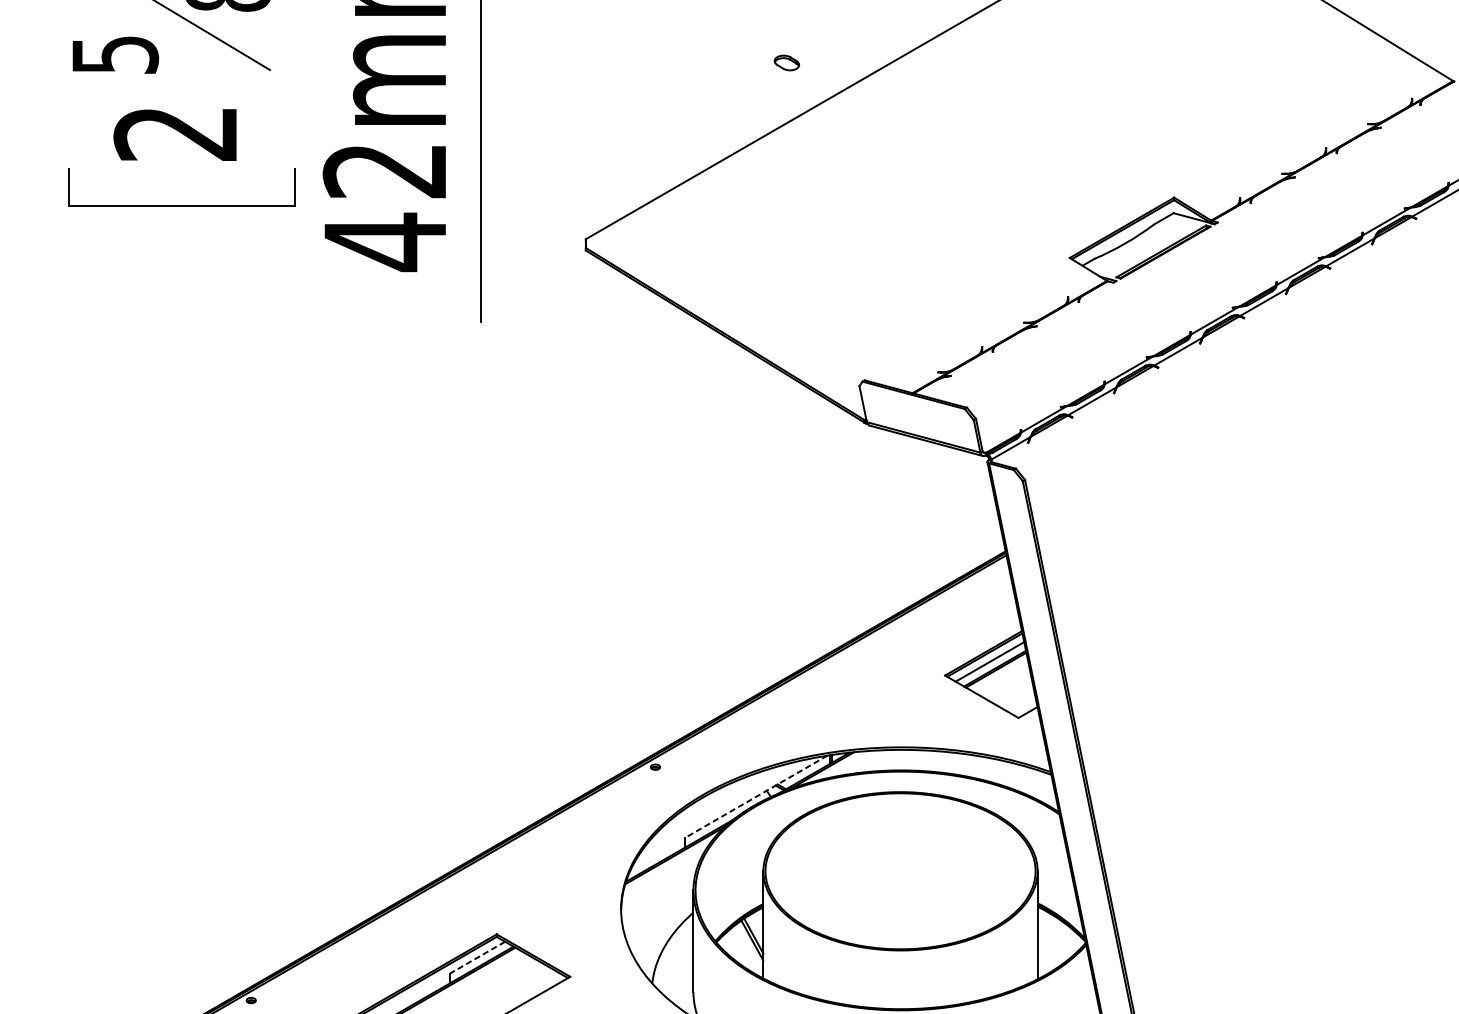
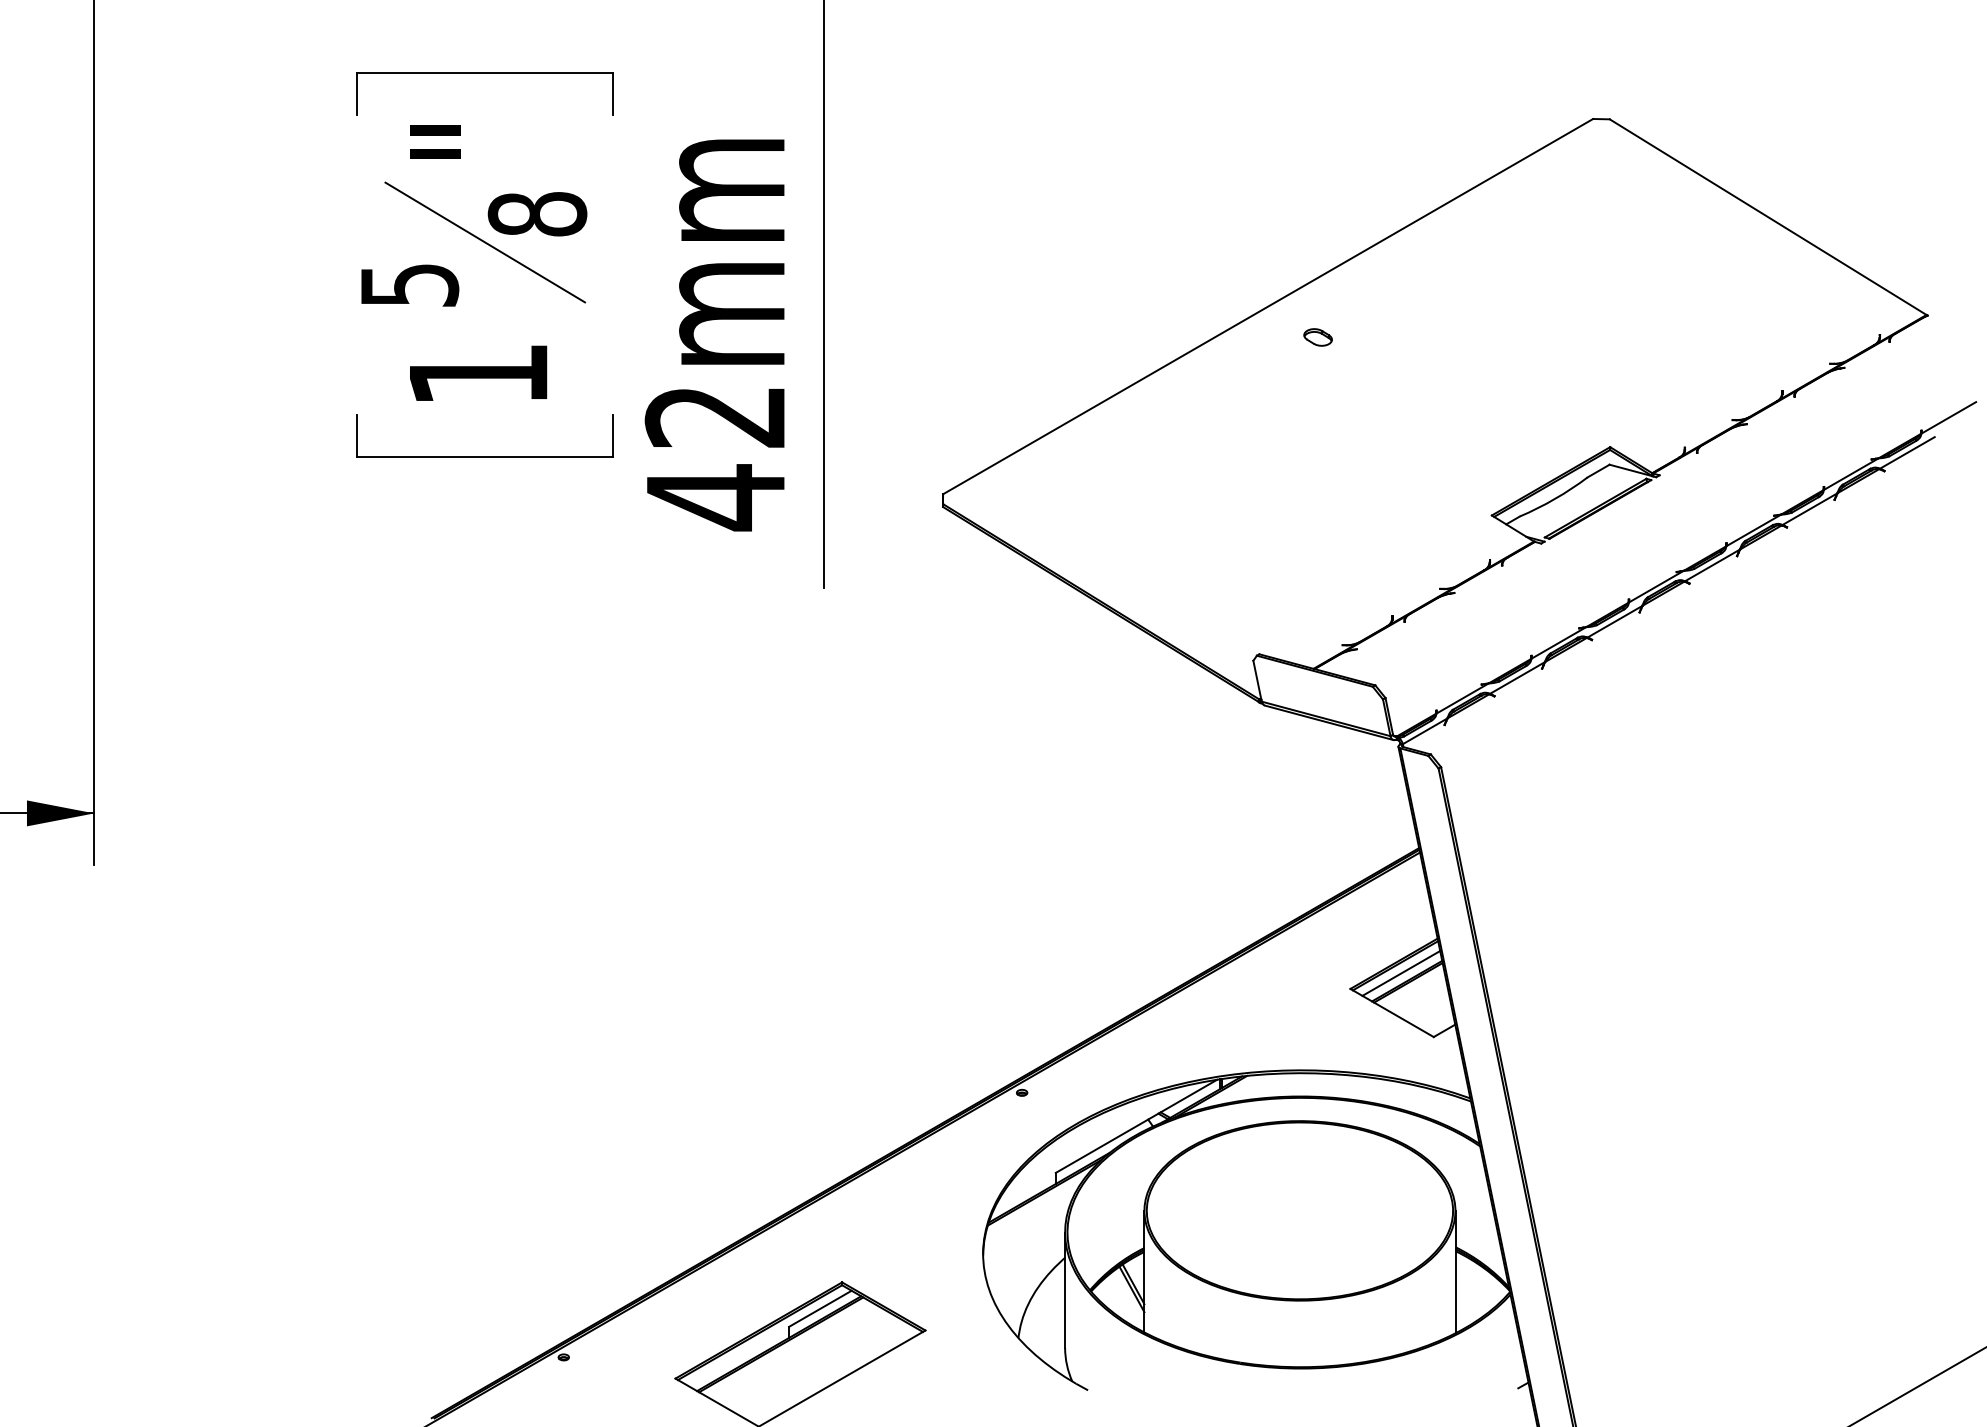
part: (786, 63) -> (1317, 337), moved
text: (175, 134) -> (477, 375), 2 -> 1
line: (756, 796) -> (1136, 1126), dashed -> solid
line: (476, 958) -> (819, 1309), dashed -> solid

